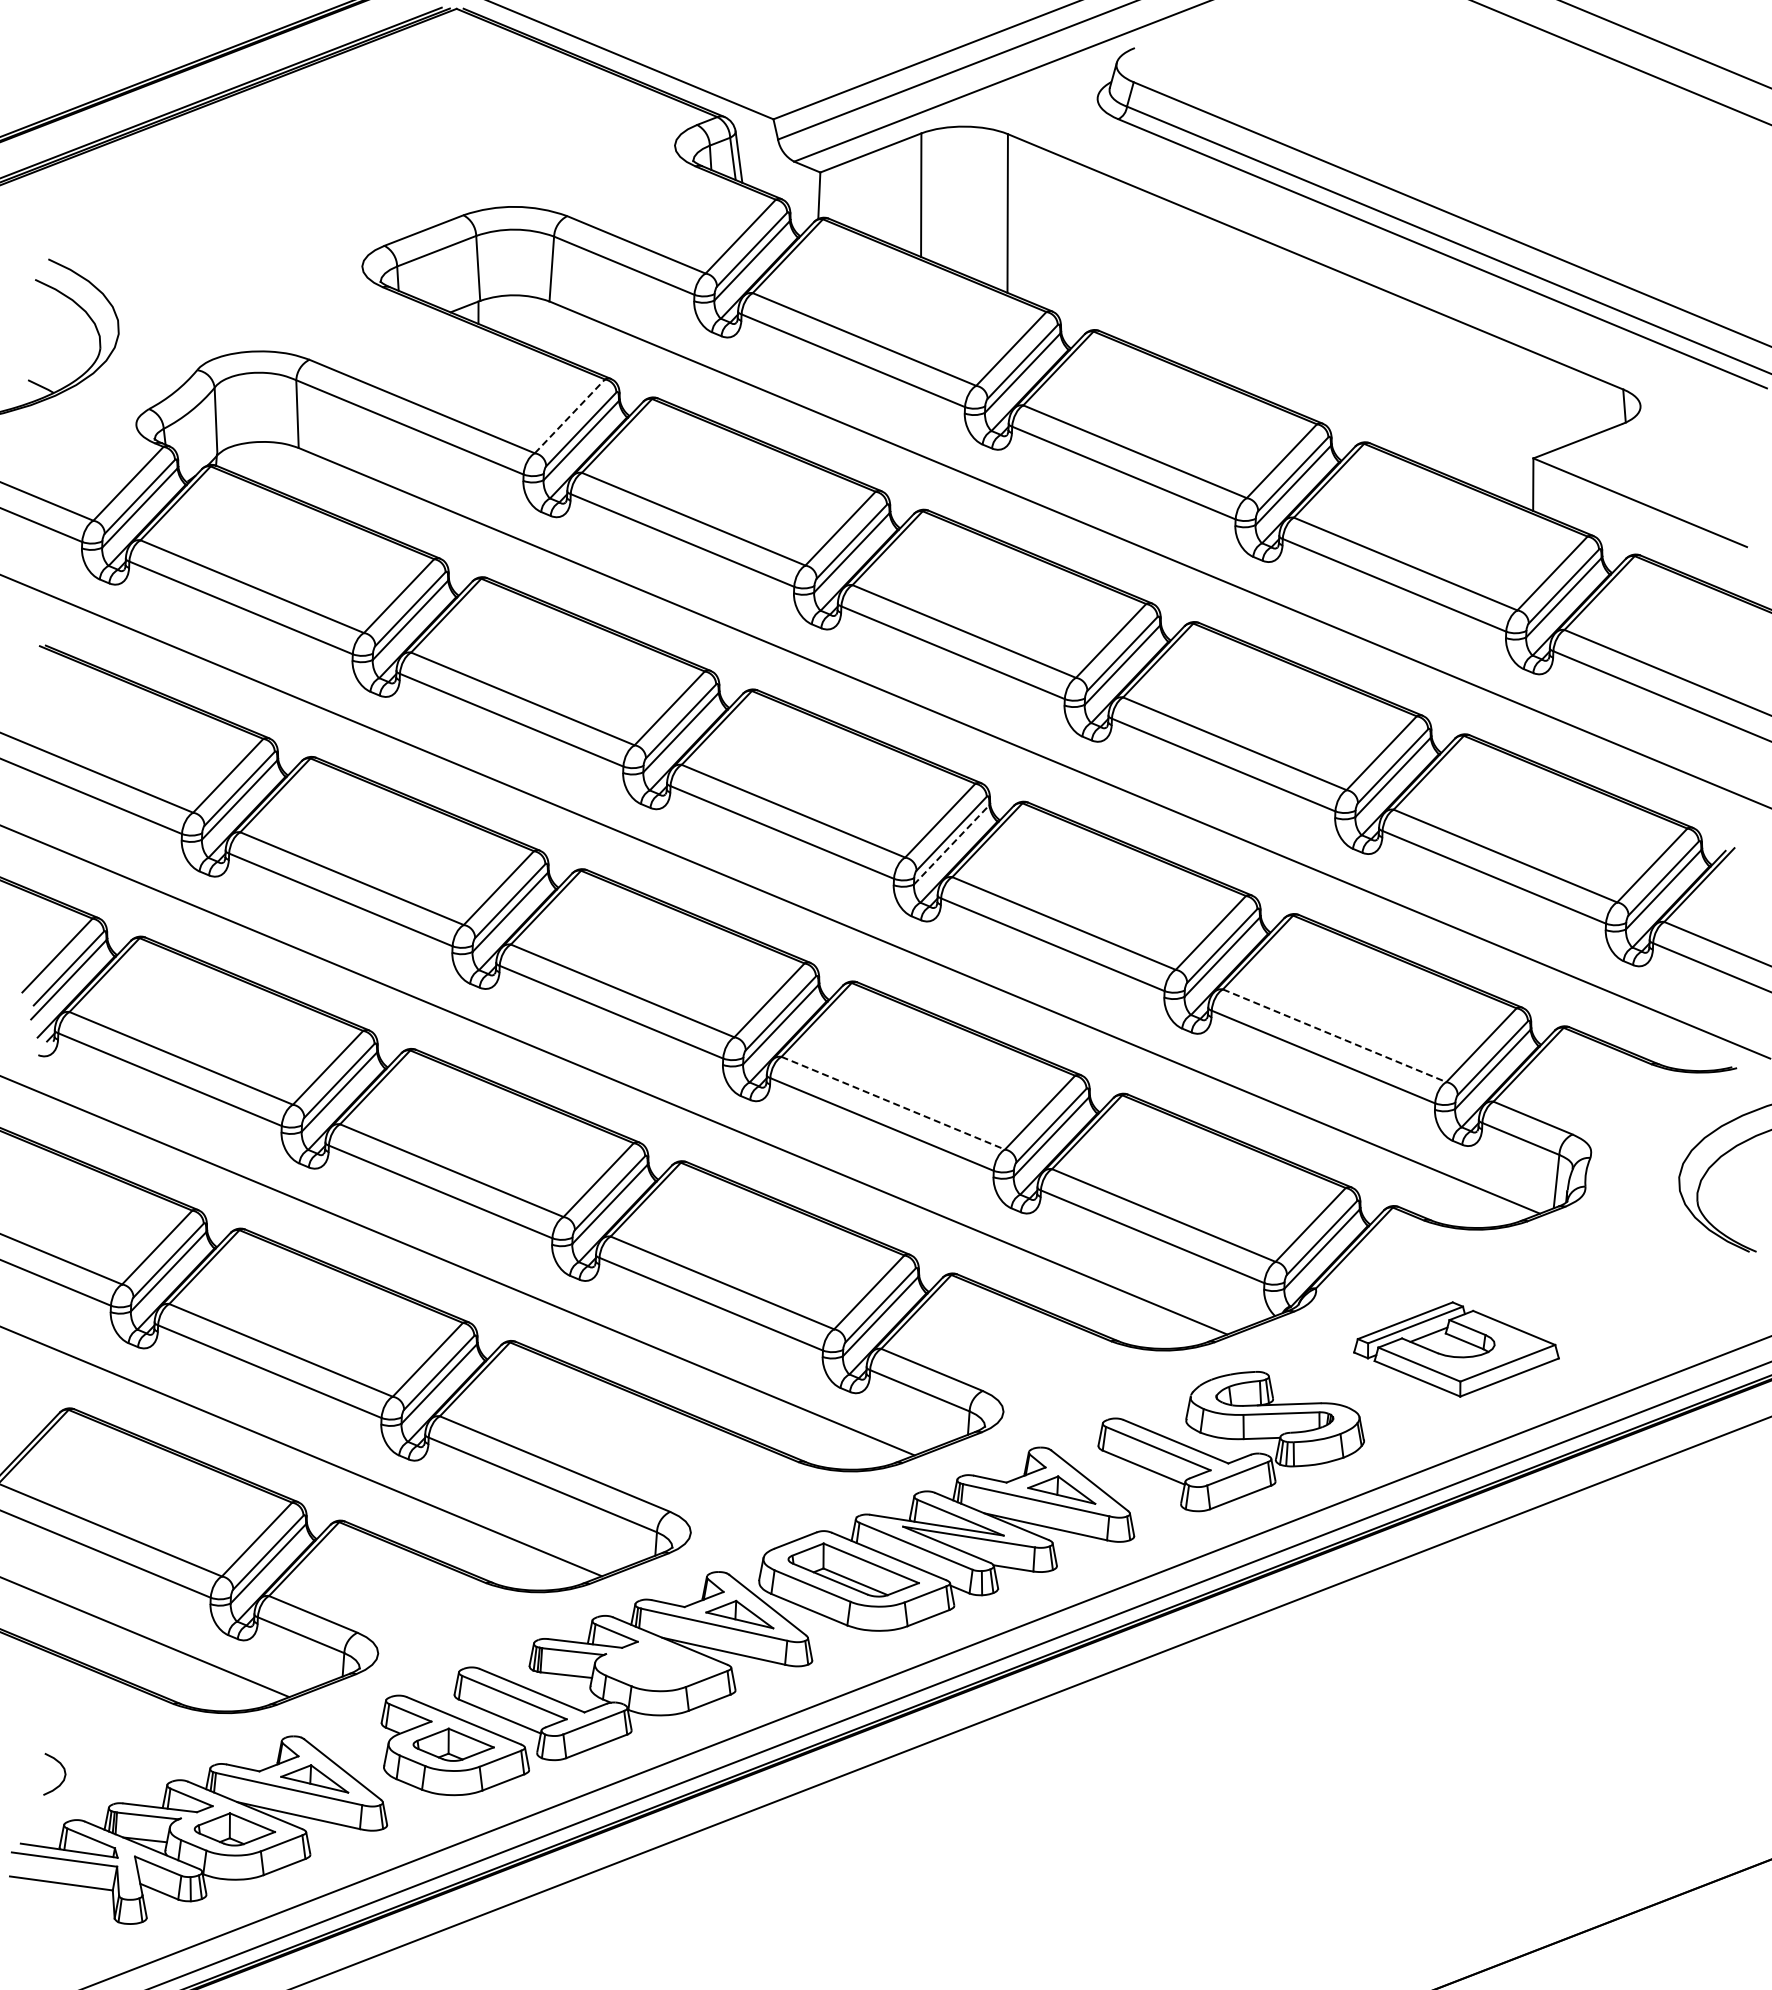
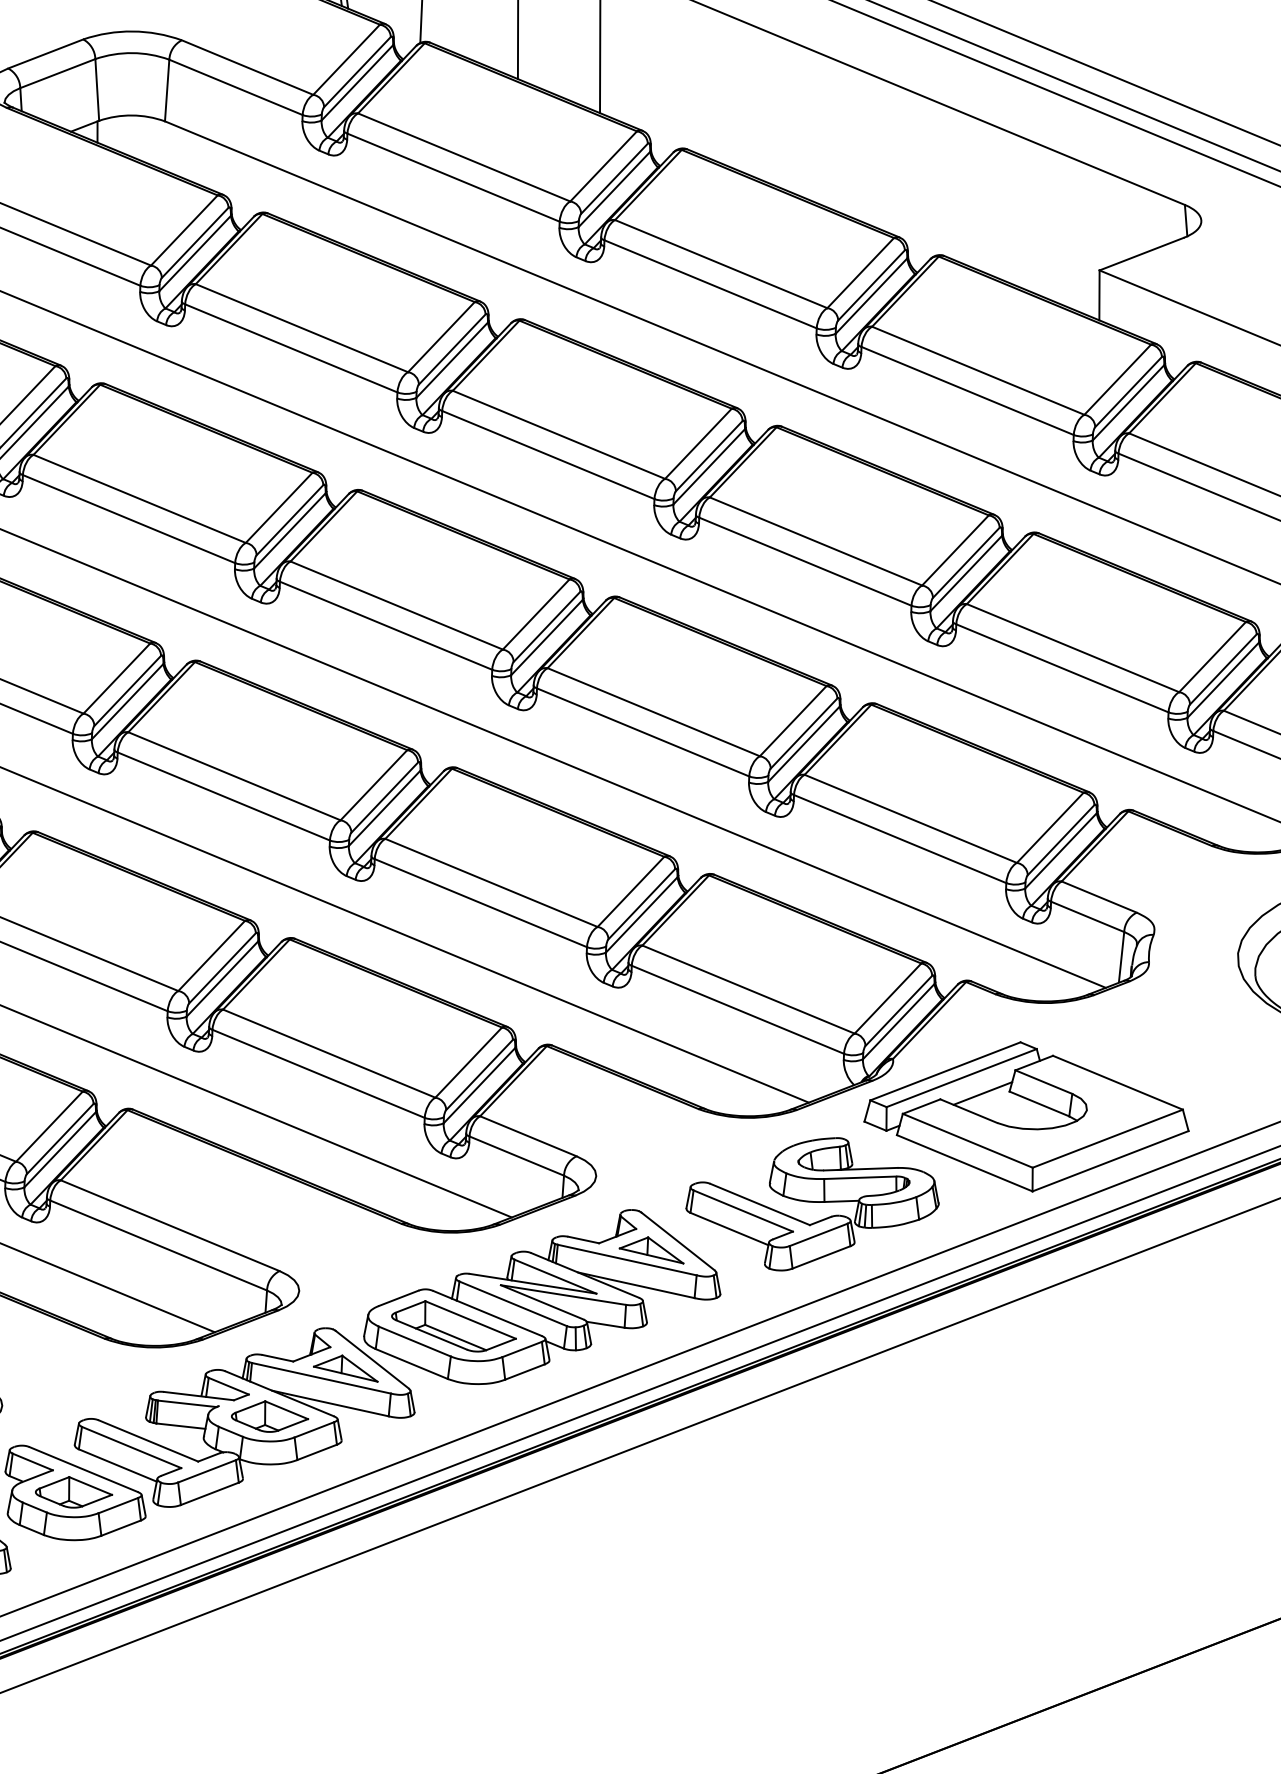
line: (569, 416) -> (183, 230), dashed -> solid
line: (951, 844) -> (546, 637), dashed -> solid
line: (1334, 1035) -> (910, 818), dashed -> solid
line: (893, 1103) -> (491, 883), dashed -> solid
part: (1456, 1349) -> (1026, 1116), size x1.67
part: (660, 1665) -> (270, 1417), added

